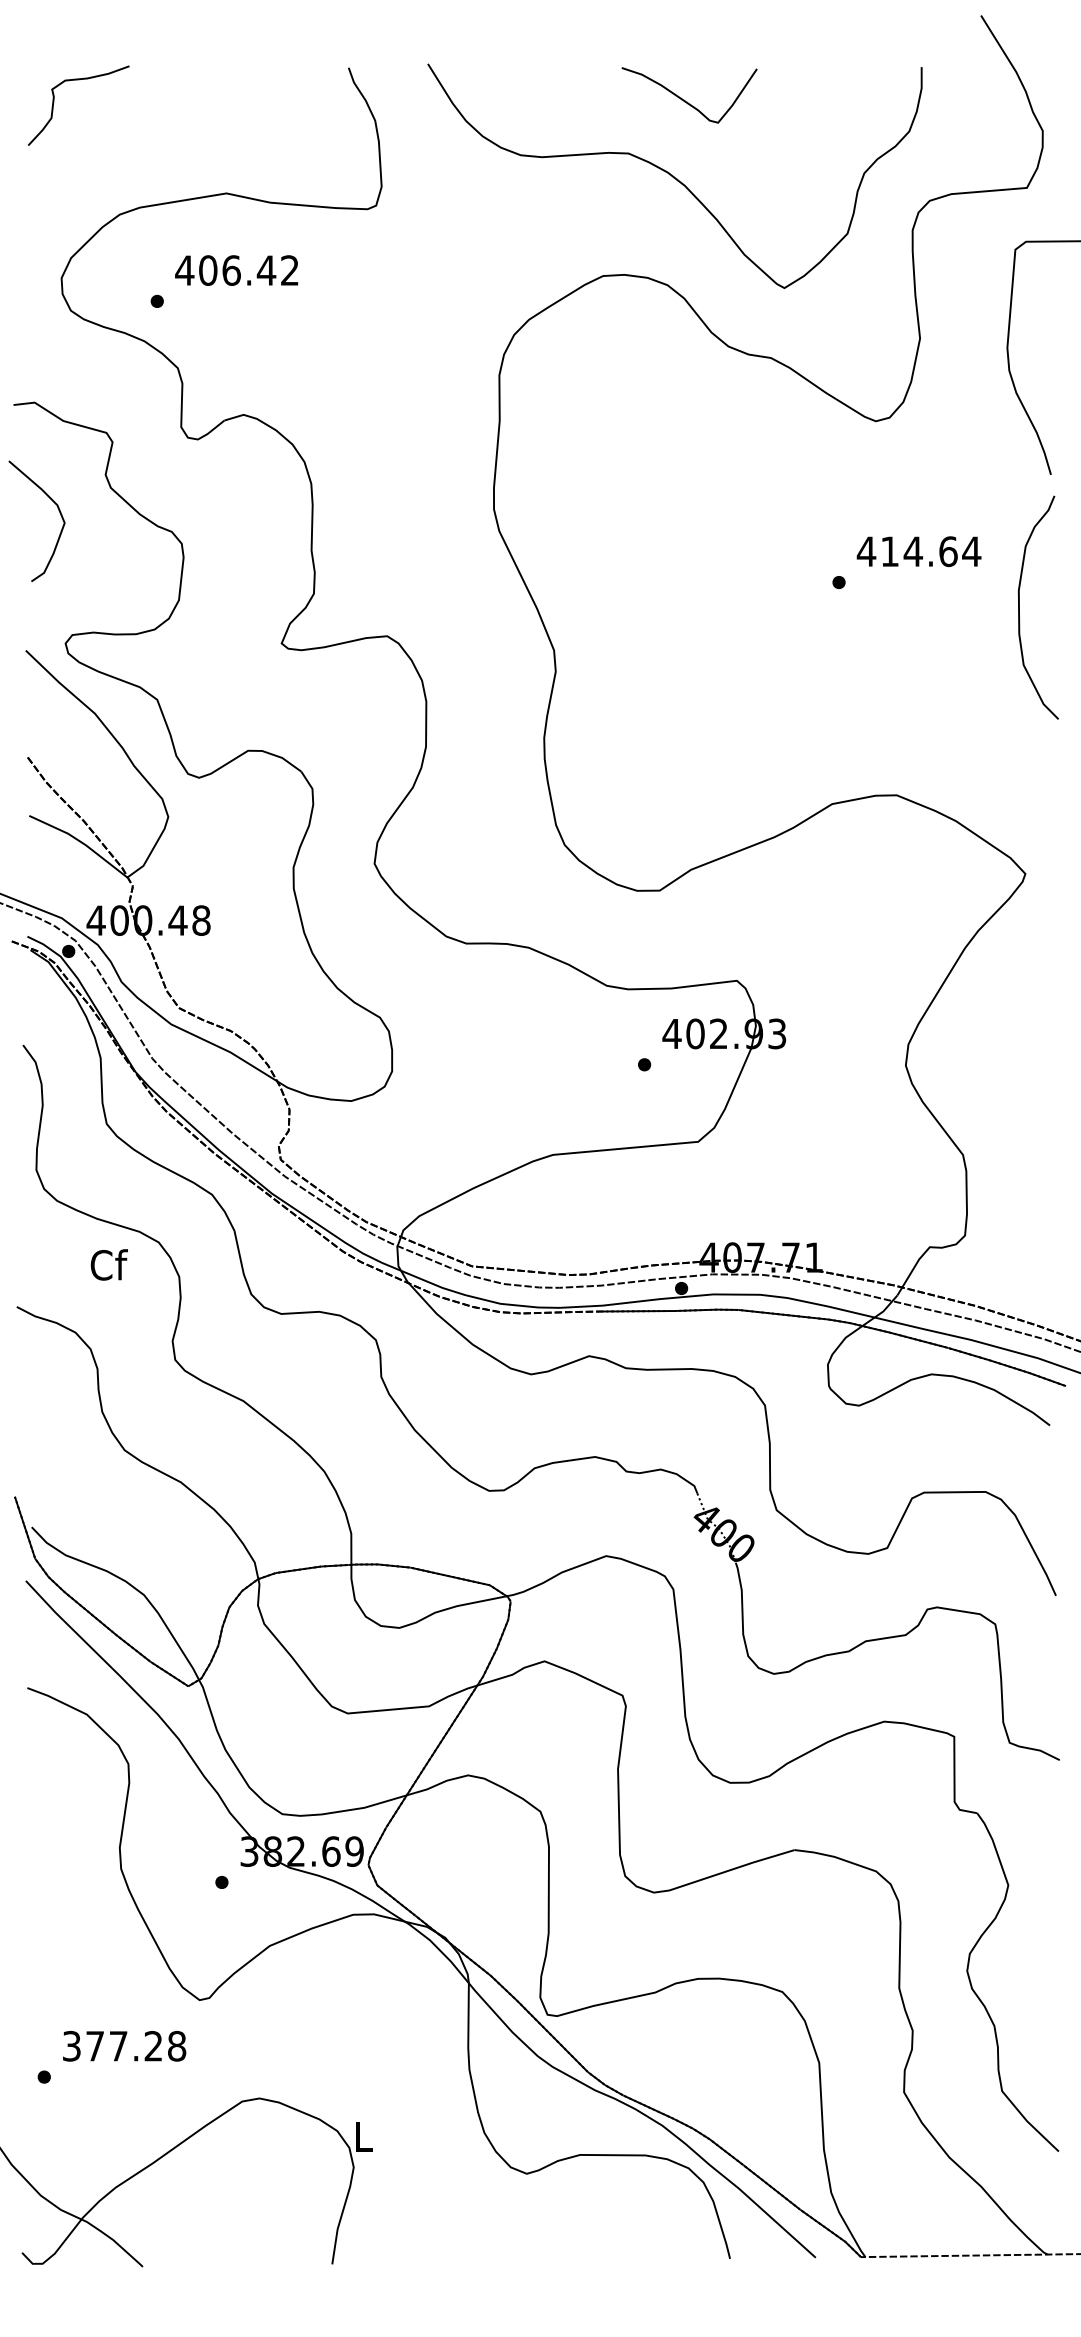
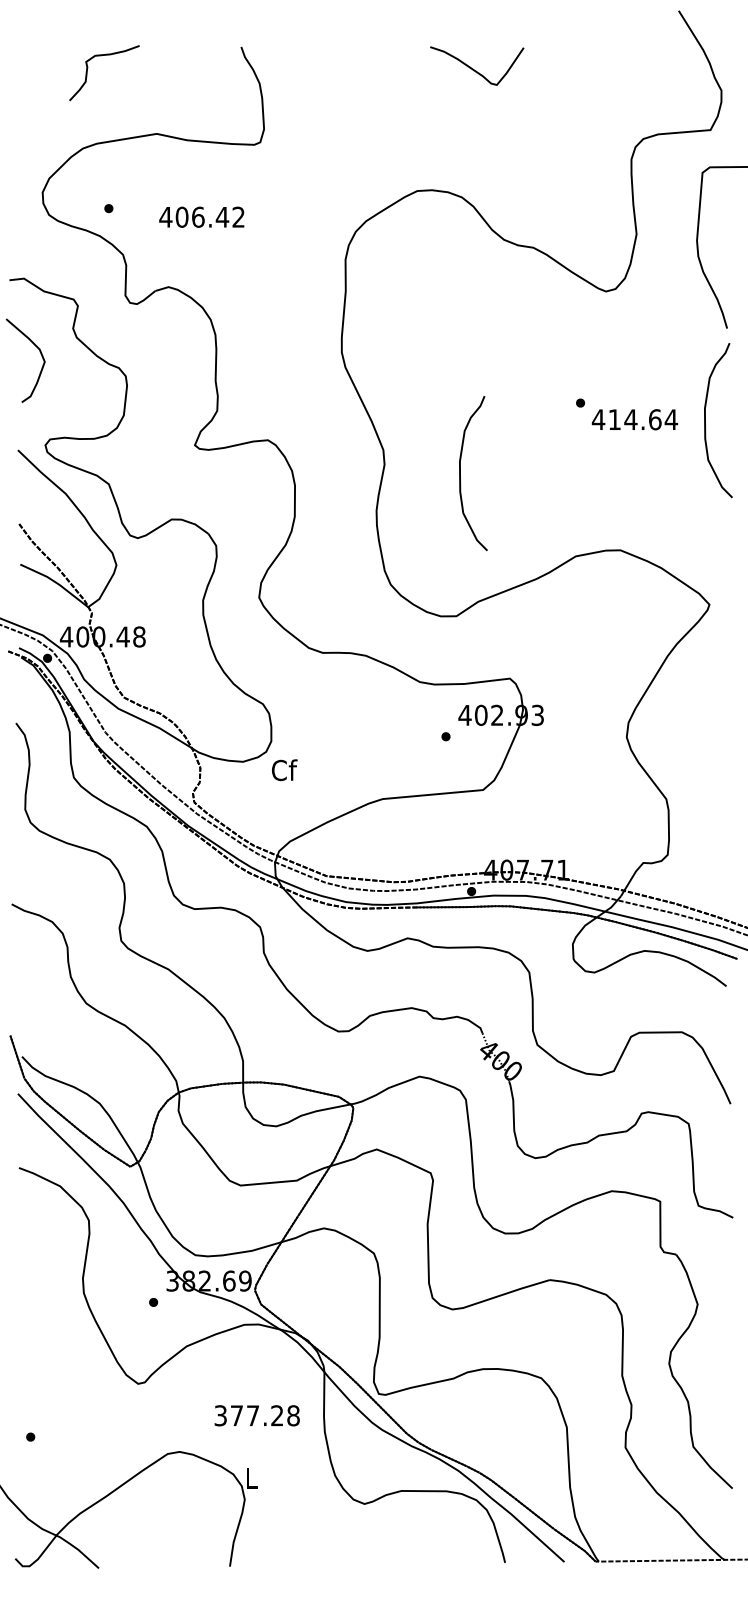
curve: (55, 98) -> (88, 68), moved
curve: (674, 176) -> (466, 122), removed
text: (236, 269) -> (201, 216), moved
text: (918, 551) -> (634, 419), moved
curve: (665, 684) -> (460, 473), added
text: (109, 1265) -> (284, 770), moved
text: (123, 2045) -> (256, 1415), moved

